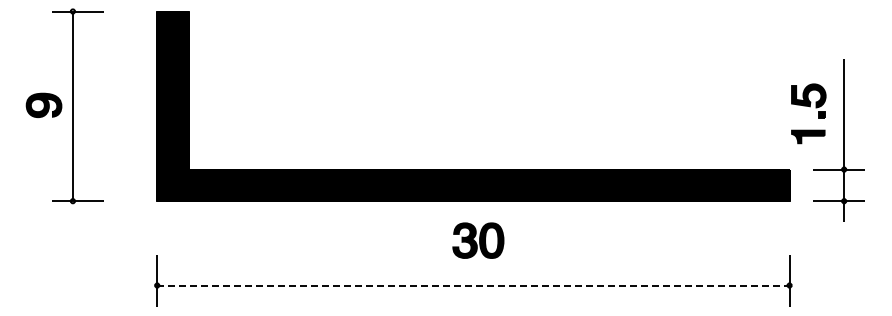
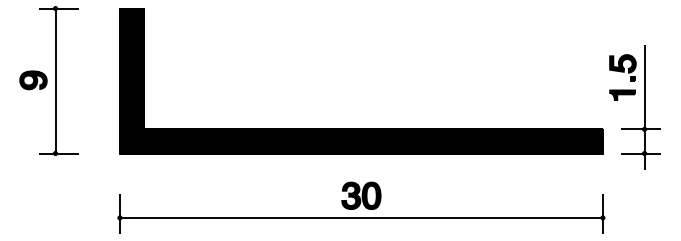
part: (809, 107) -> (623, 72), moved
part: (478, 240) -> (361, 195), moved
line: (473, 285) -> (361, 217), dashed -> solid

